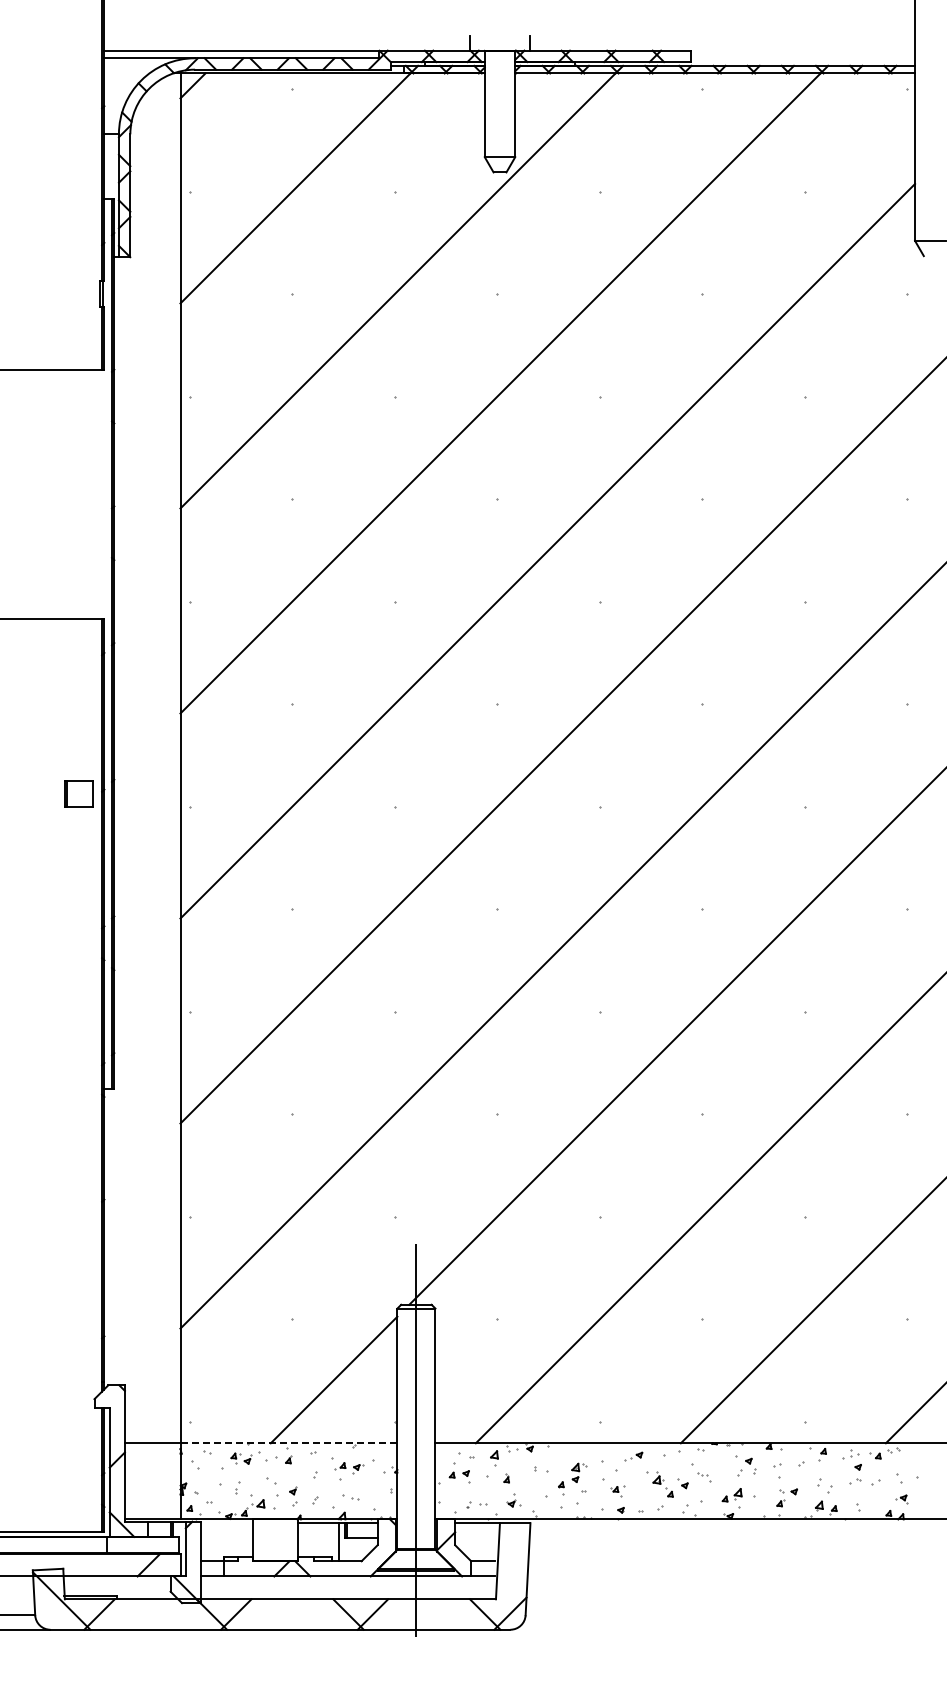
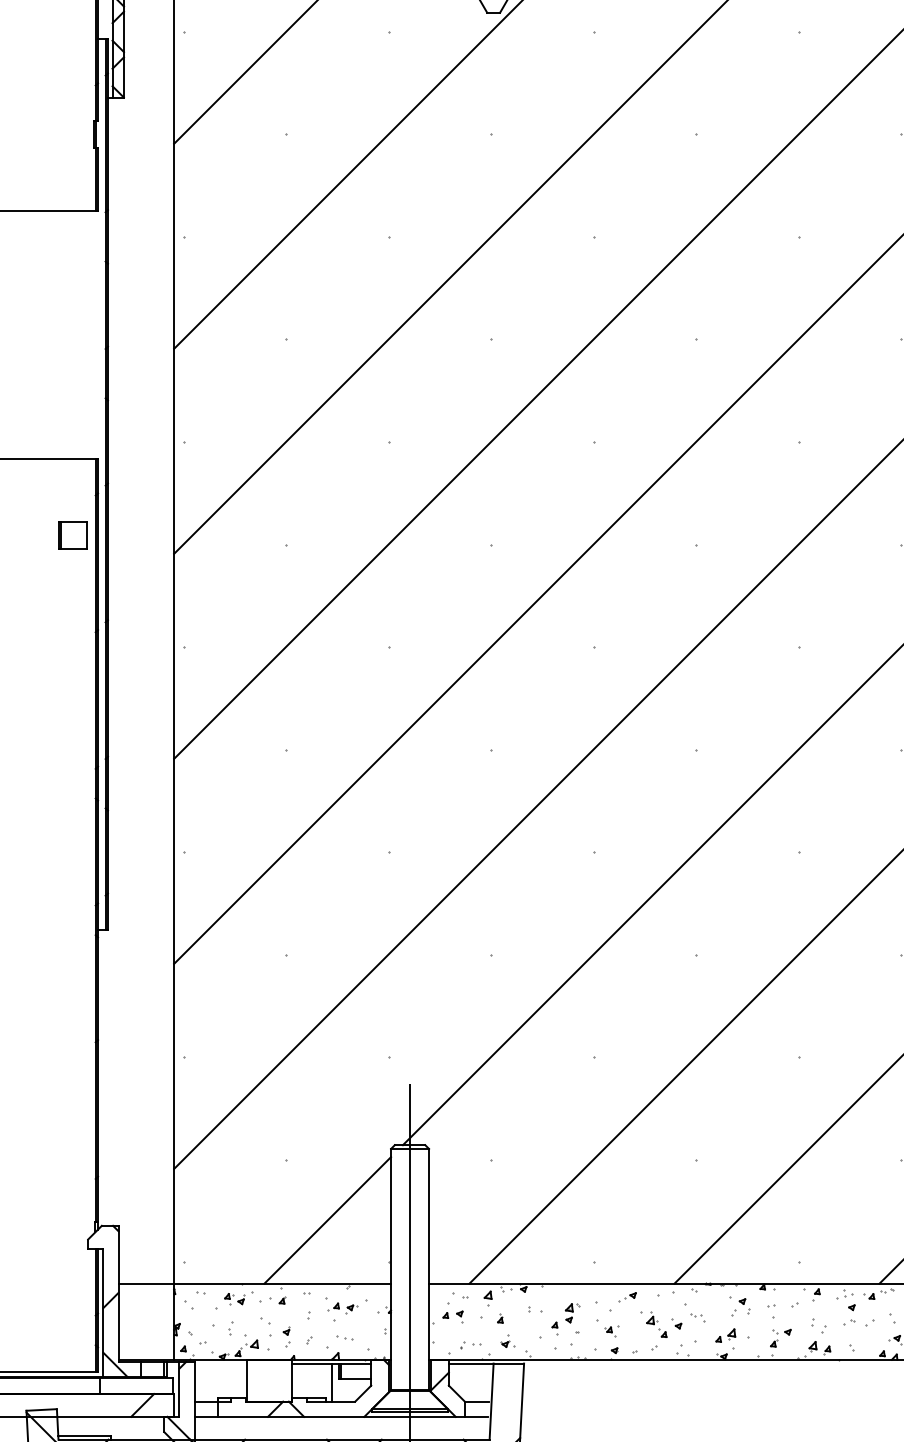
part: (78, 793) -> (72, 534), moved
line: (289, 1443) -> (283, 1283), dashed -> solid

